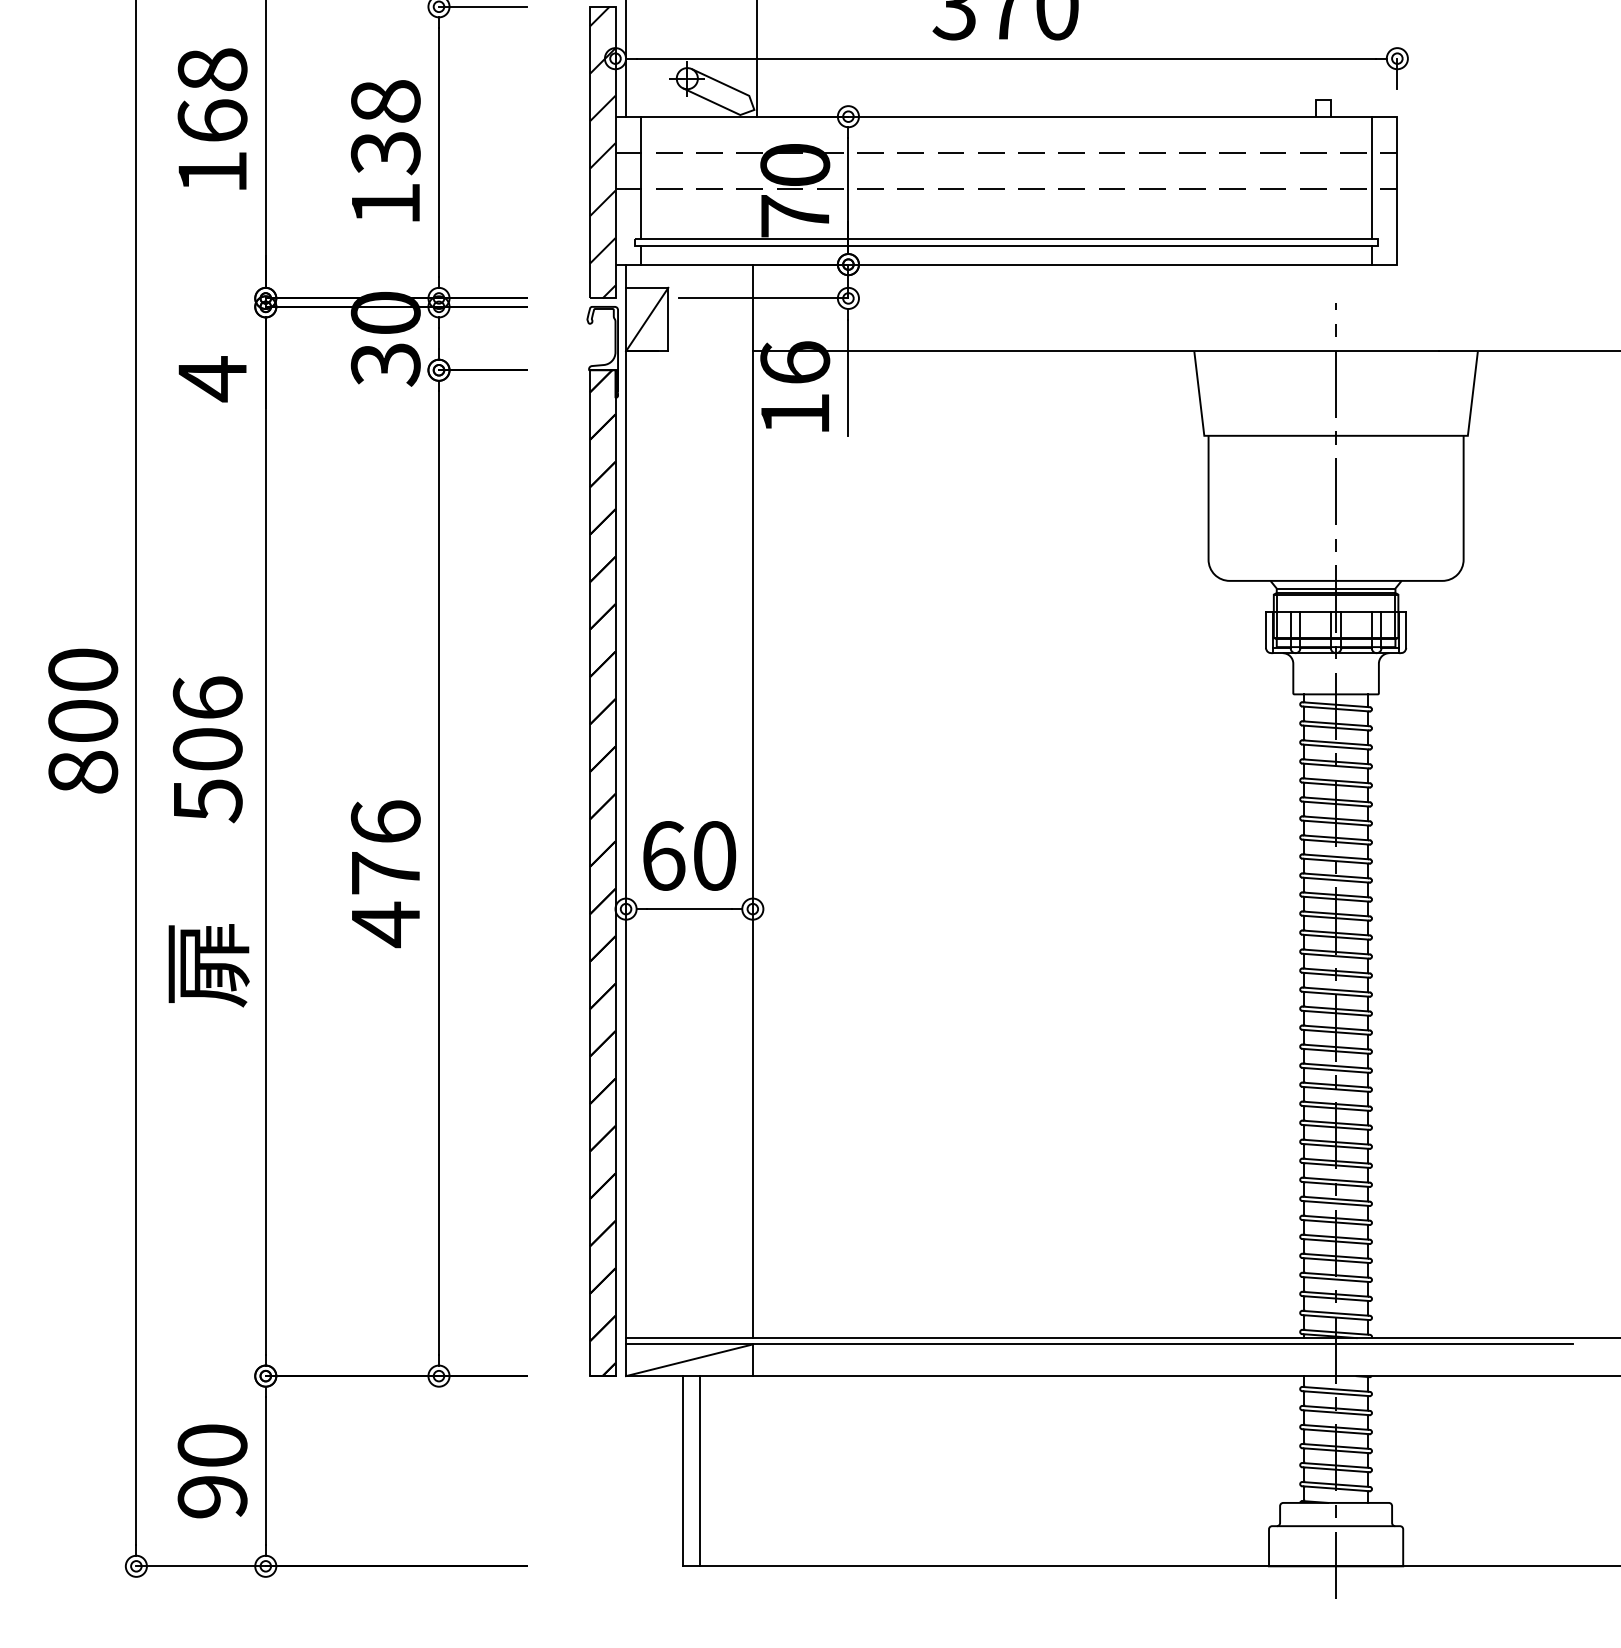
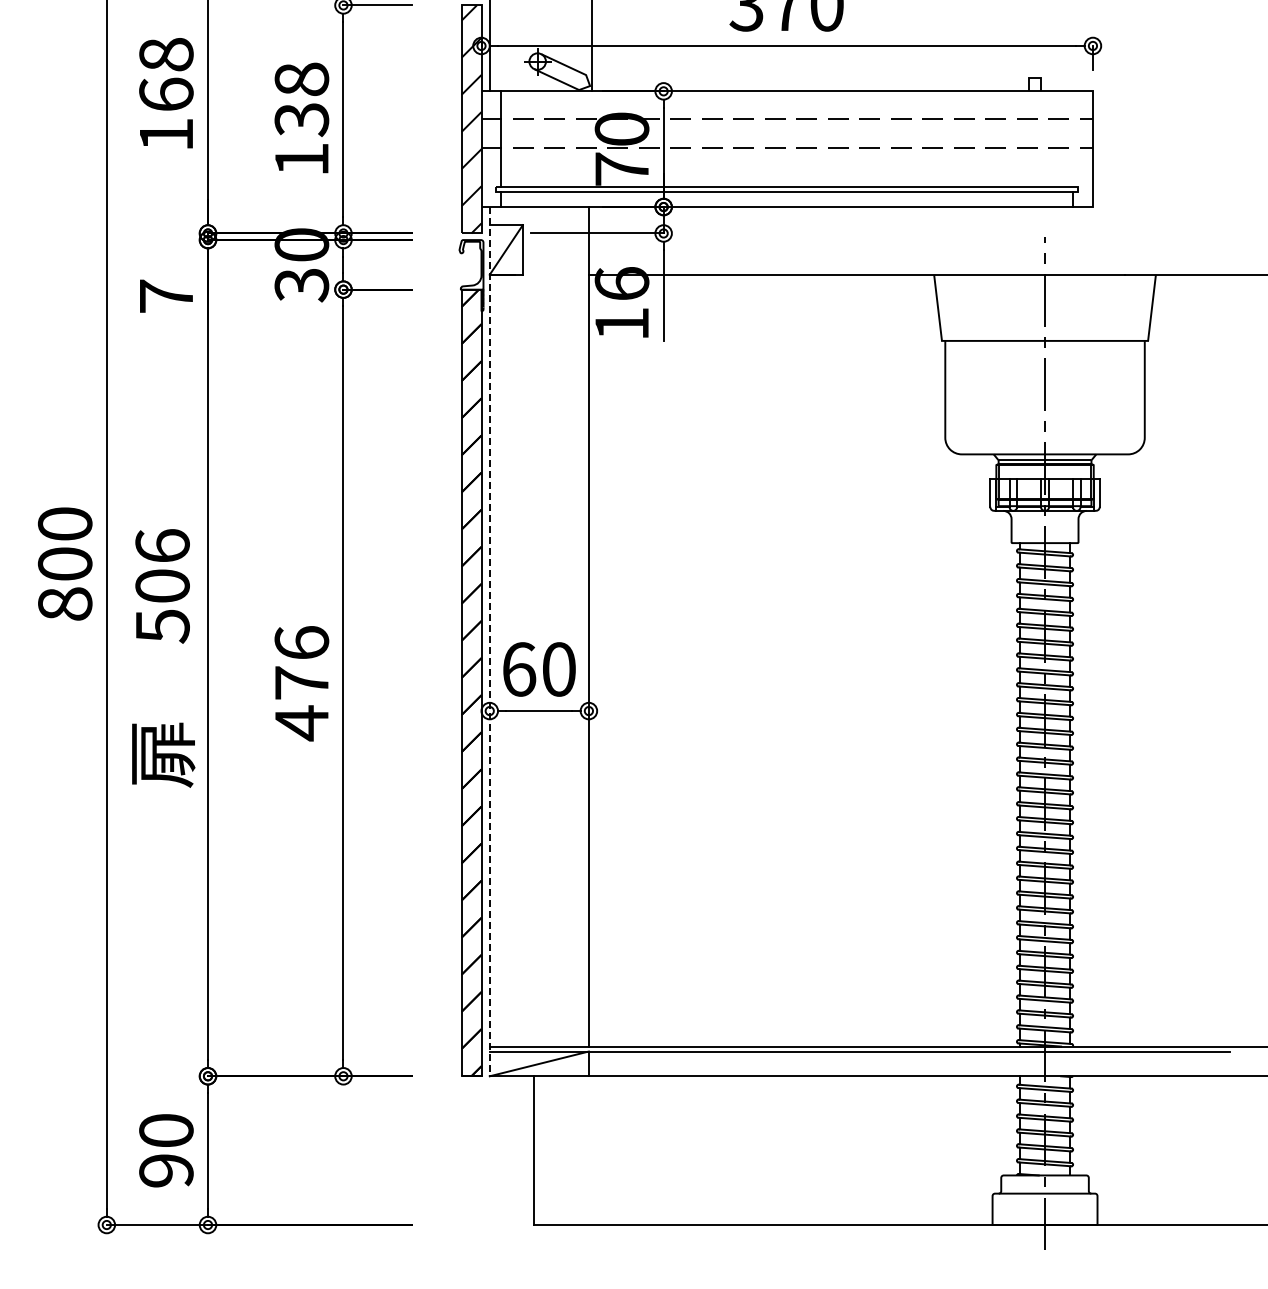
line: (1372, 178) -> (1073, 139), removed
text: (212, 379) -> (166, 296), 4 -> 7
line: (625, 820) -> (489, 641), solid -> dashed
line: (699, 1471) -> (547, 1150), removed

